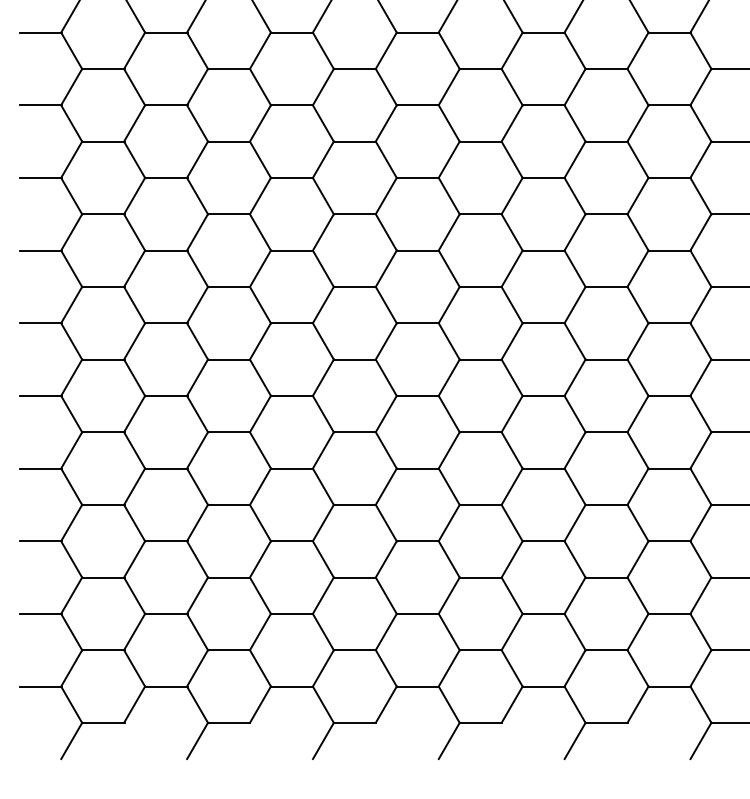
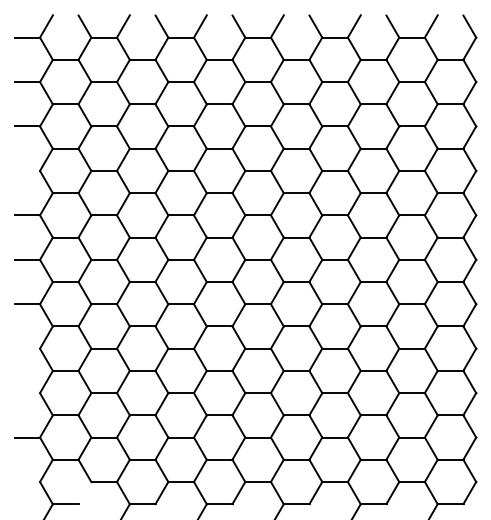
line: (40, 177) -> (27, 170), removed
line: (40, 468) -> (27, 348), removed
line: (40, 541) -> (27, 393), removed
line: (40, 687) -> (27, 482), removed
line: (133, 703) -> (84, 492), removed

